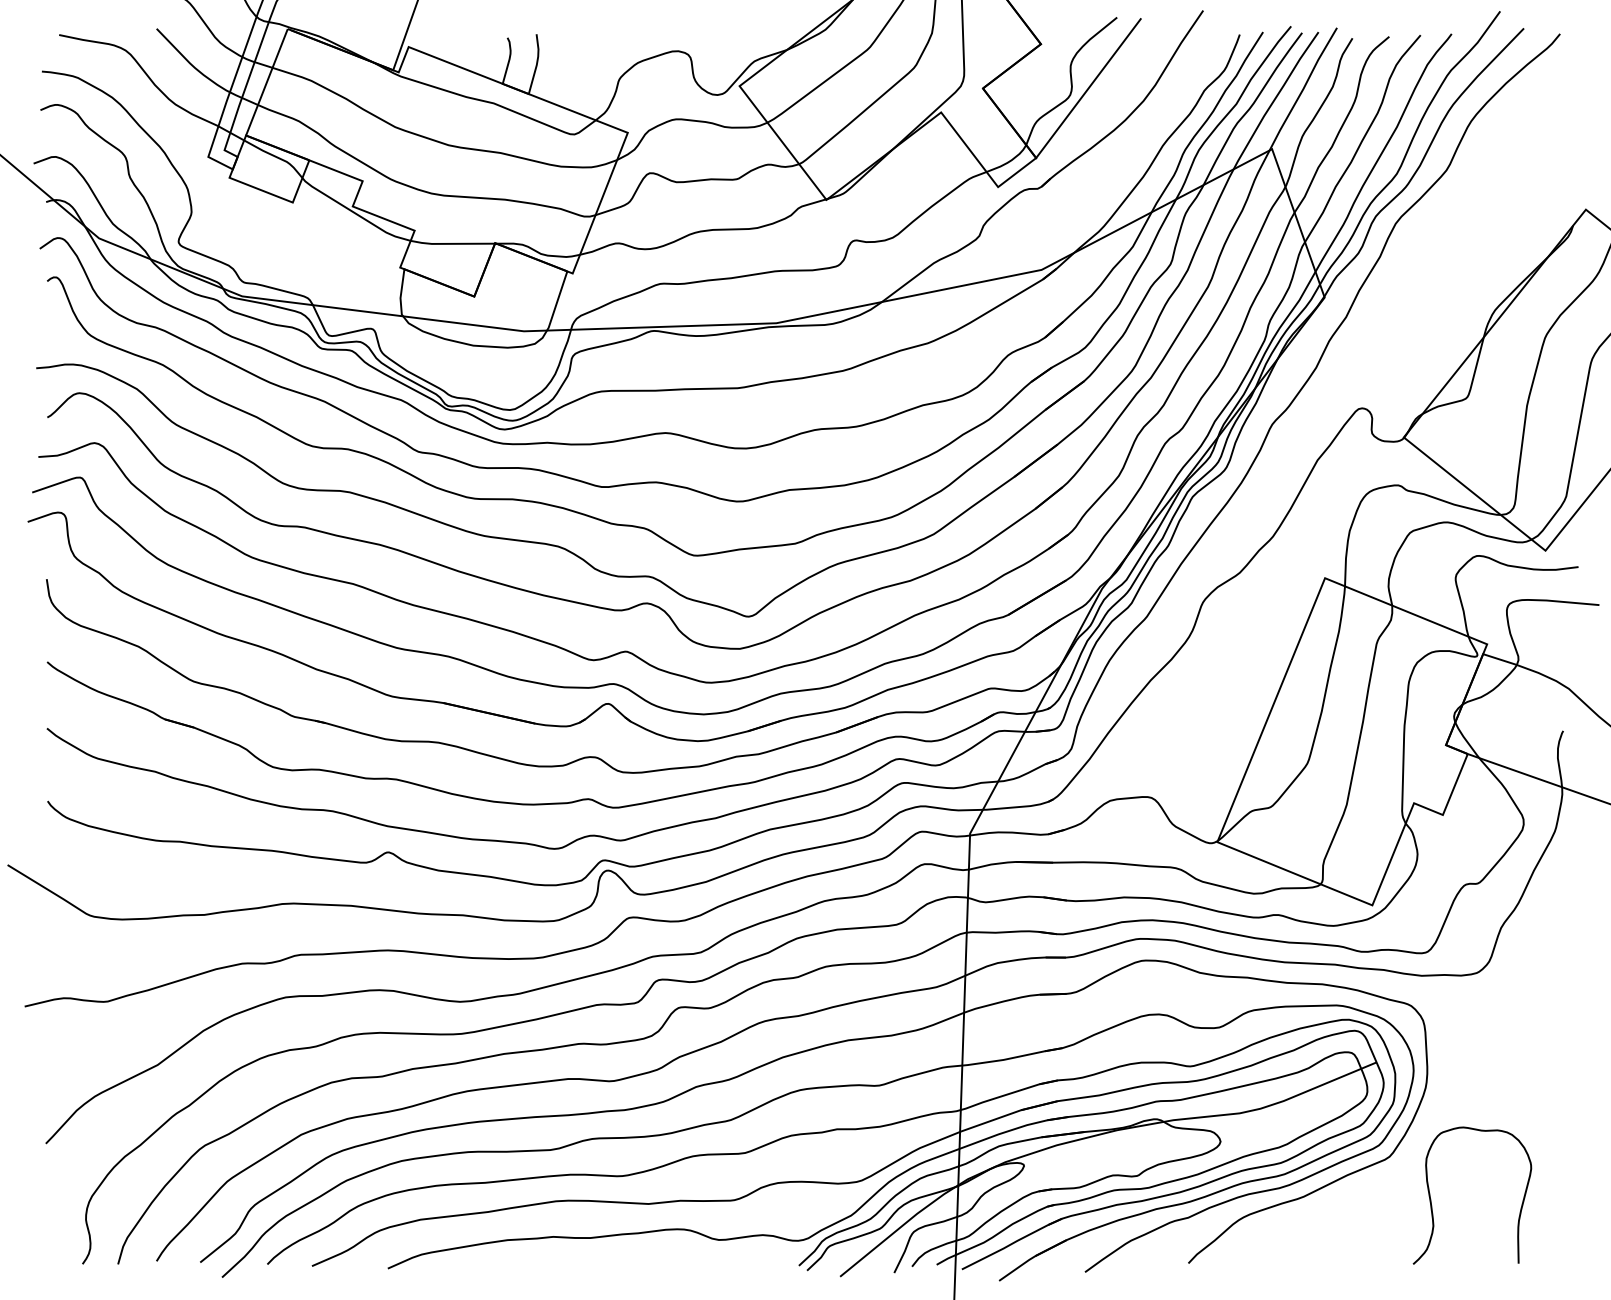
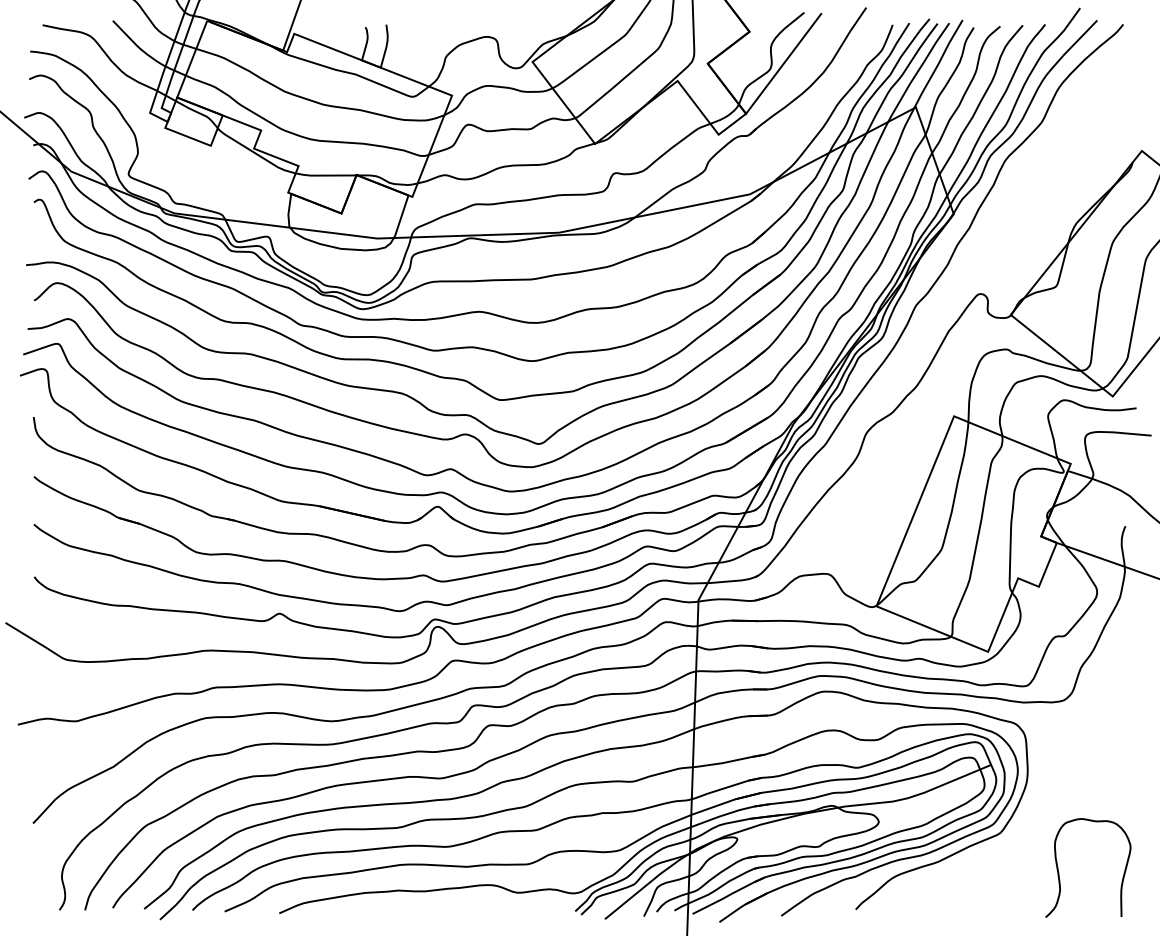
curve: (1431, 1199) -> (1058, 870), moved

